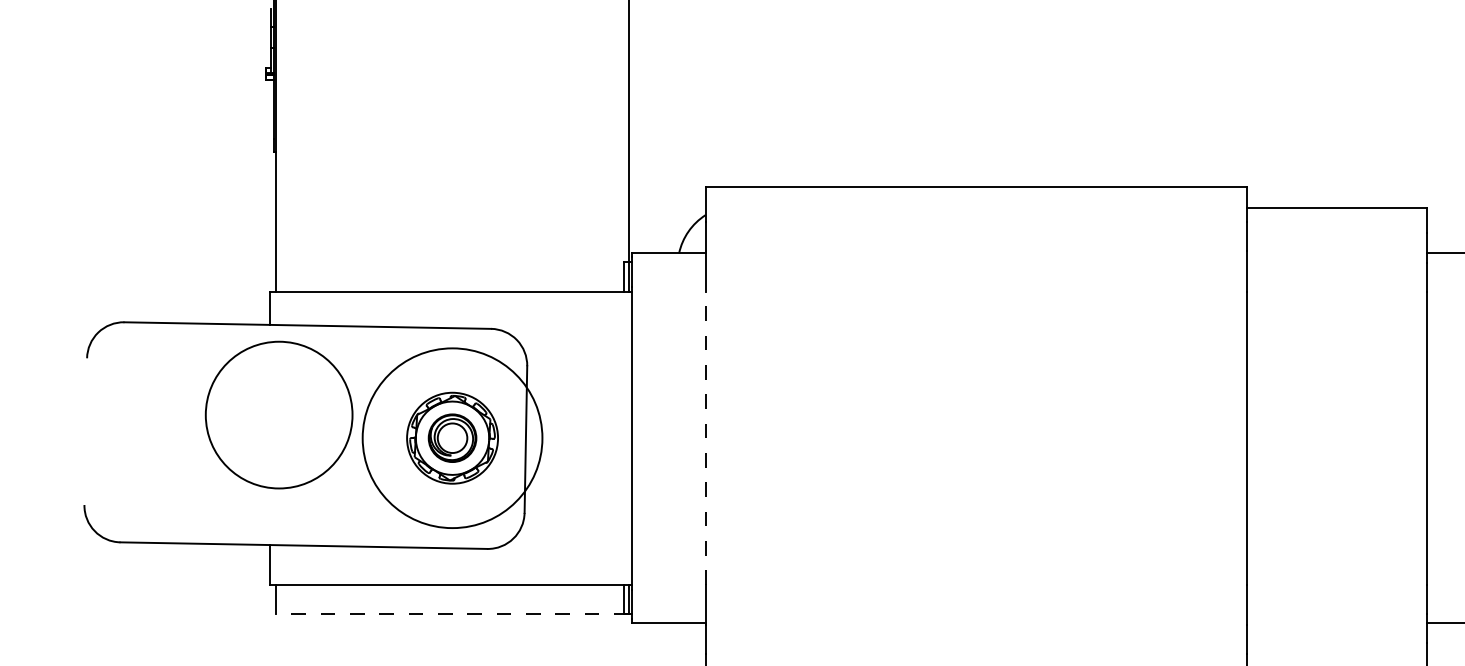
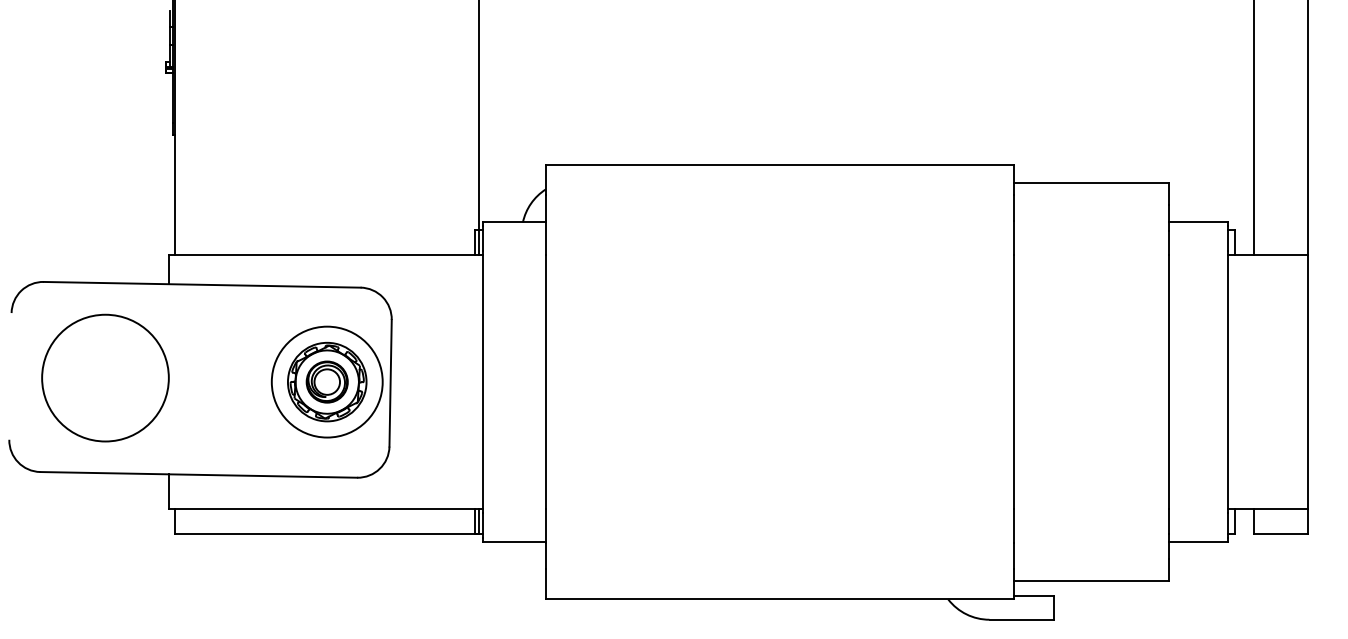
circle: (279, 414) -> (105, 377), moved
circle: (451, 437) -> (326, 381), size x0.71
line: (705, 438) -> (545, 382), dashed -> solid
line: (451, 614) -> (326, 534), dashed -> solid

